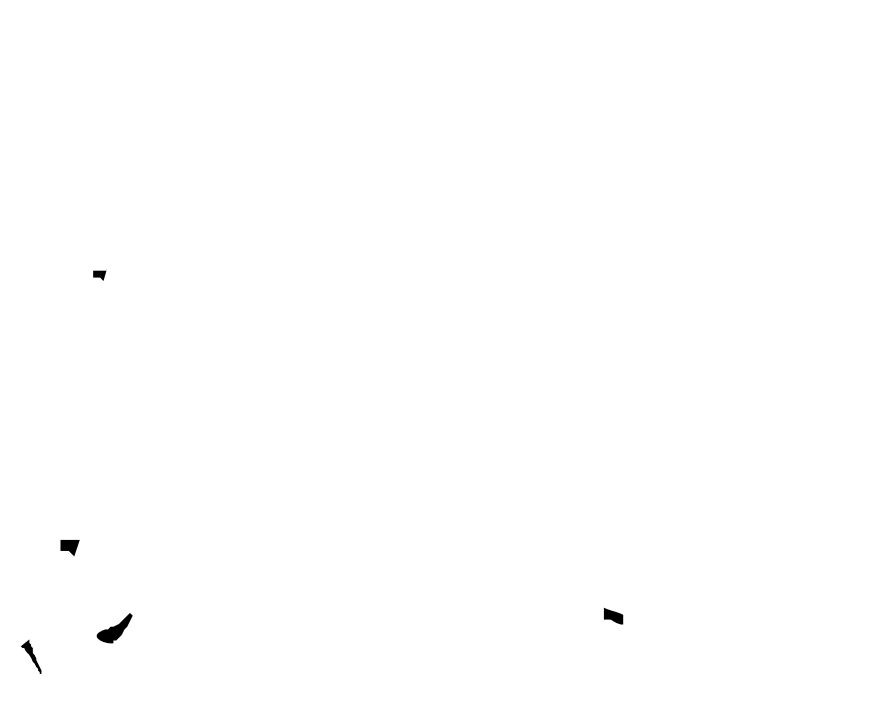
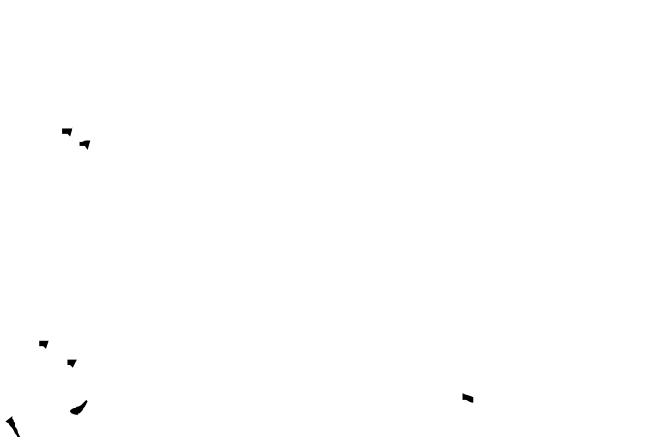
part: (122, 291) -> (84, 144), added
part: (69, 547) -> (43, 344), size x0.62
fill: (106, 572) -> (72, 363), added
part: (613, 616) -> (467, 398), size x0.71
part: (114, 628) -> (78, 407), size x0.62

